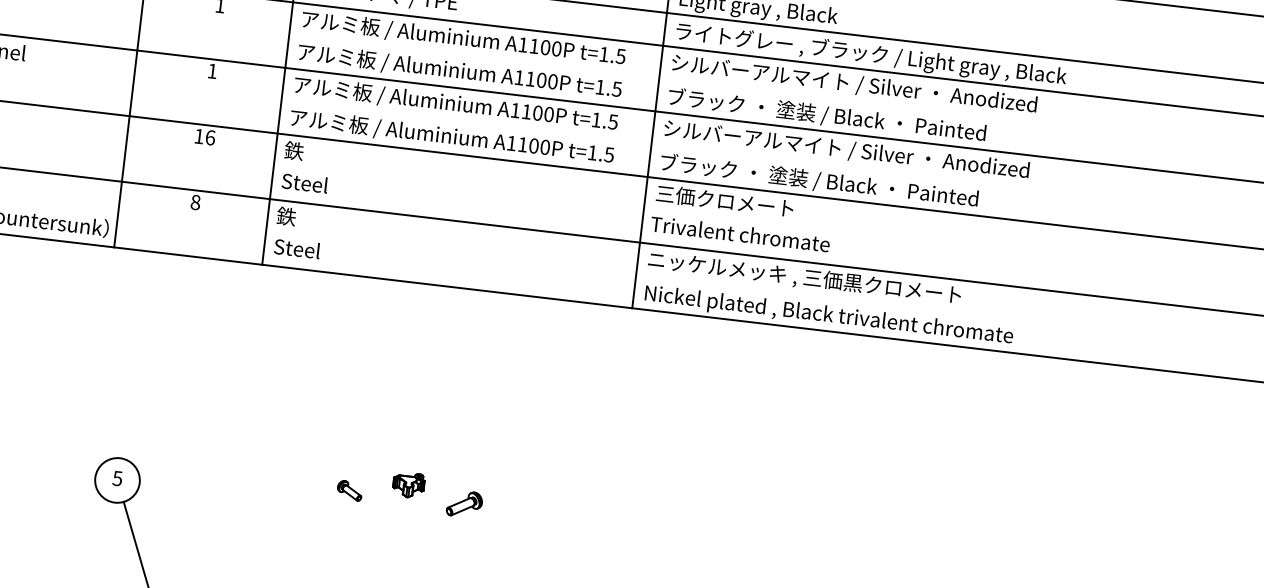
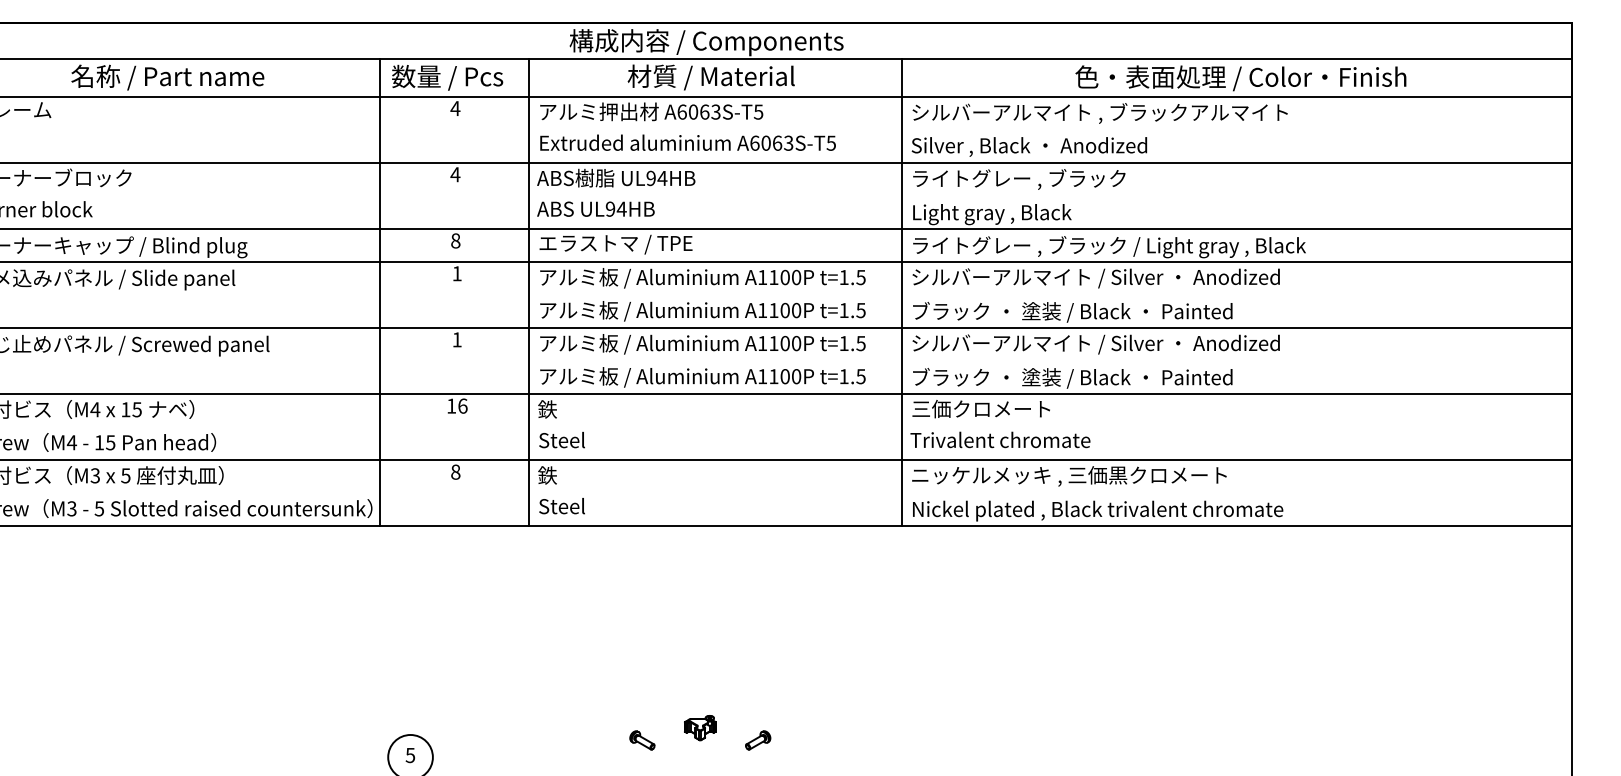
part: (465, 504) -> (758, 740), size x0.71

